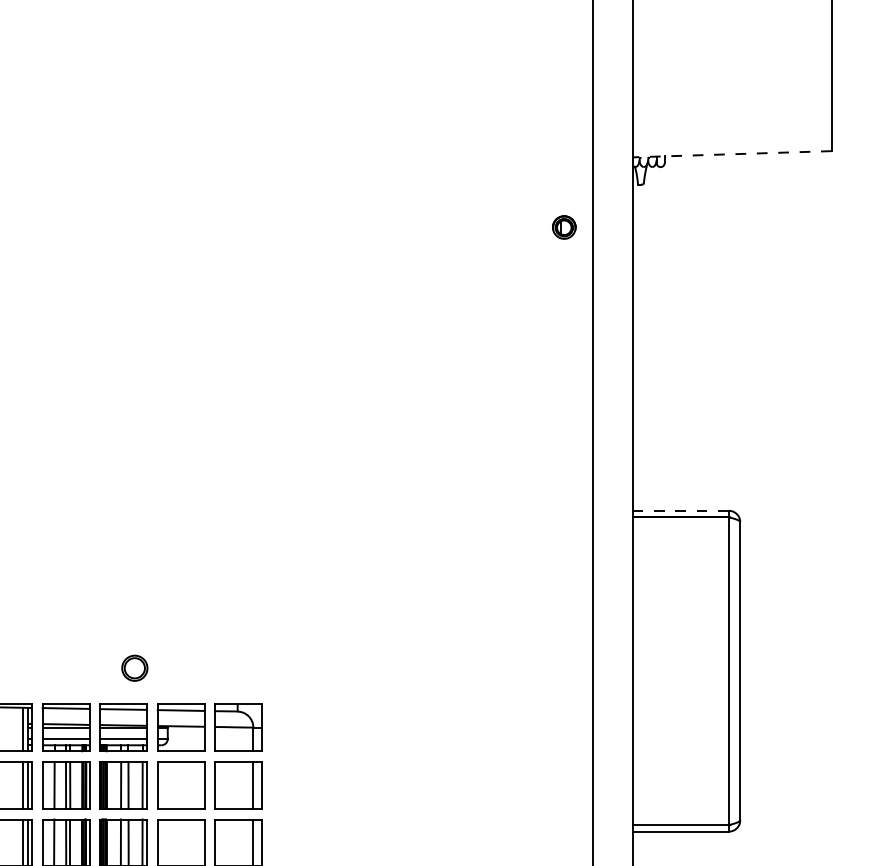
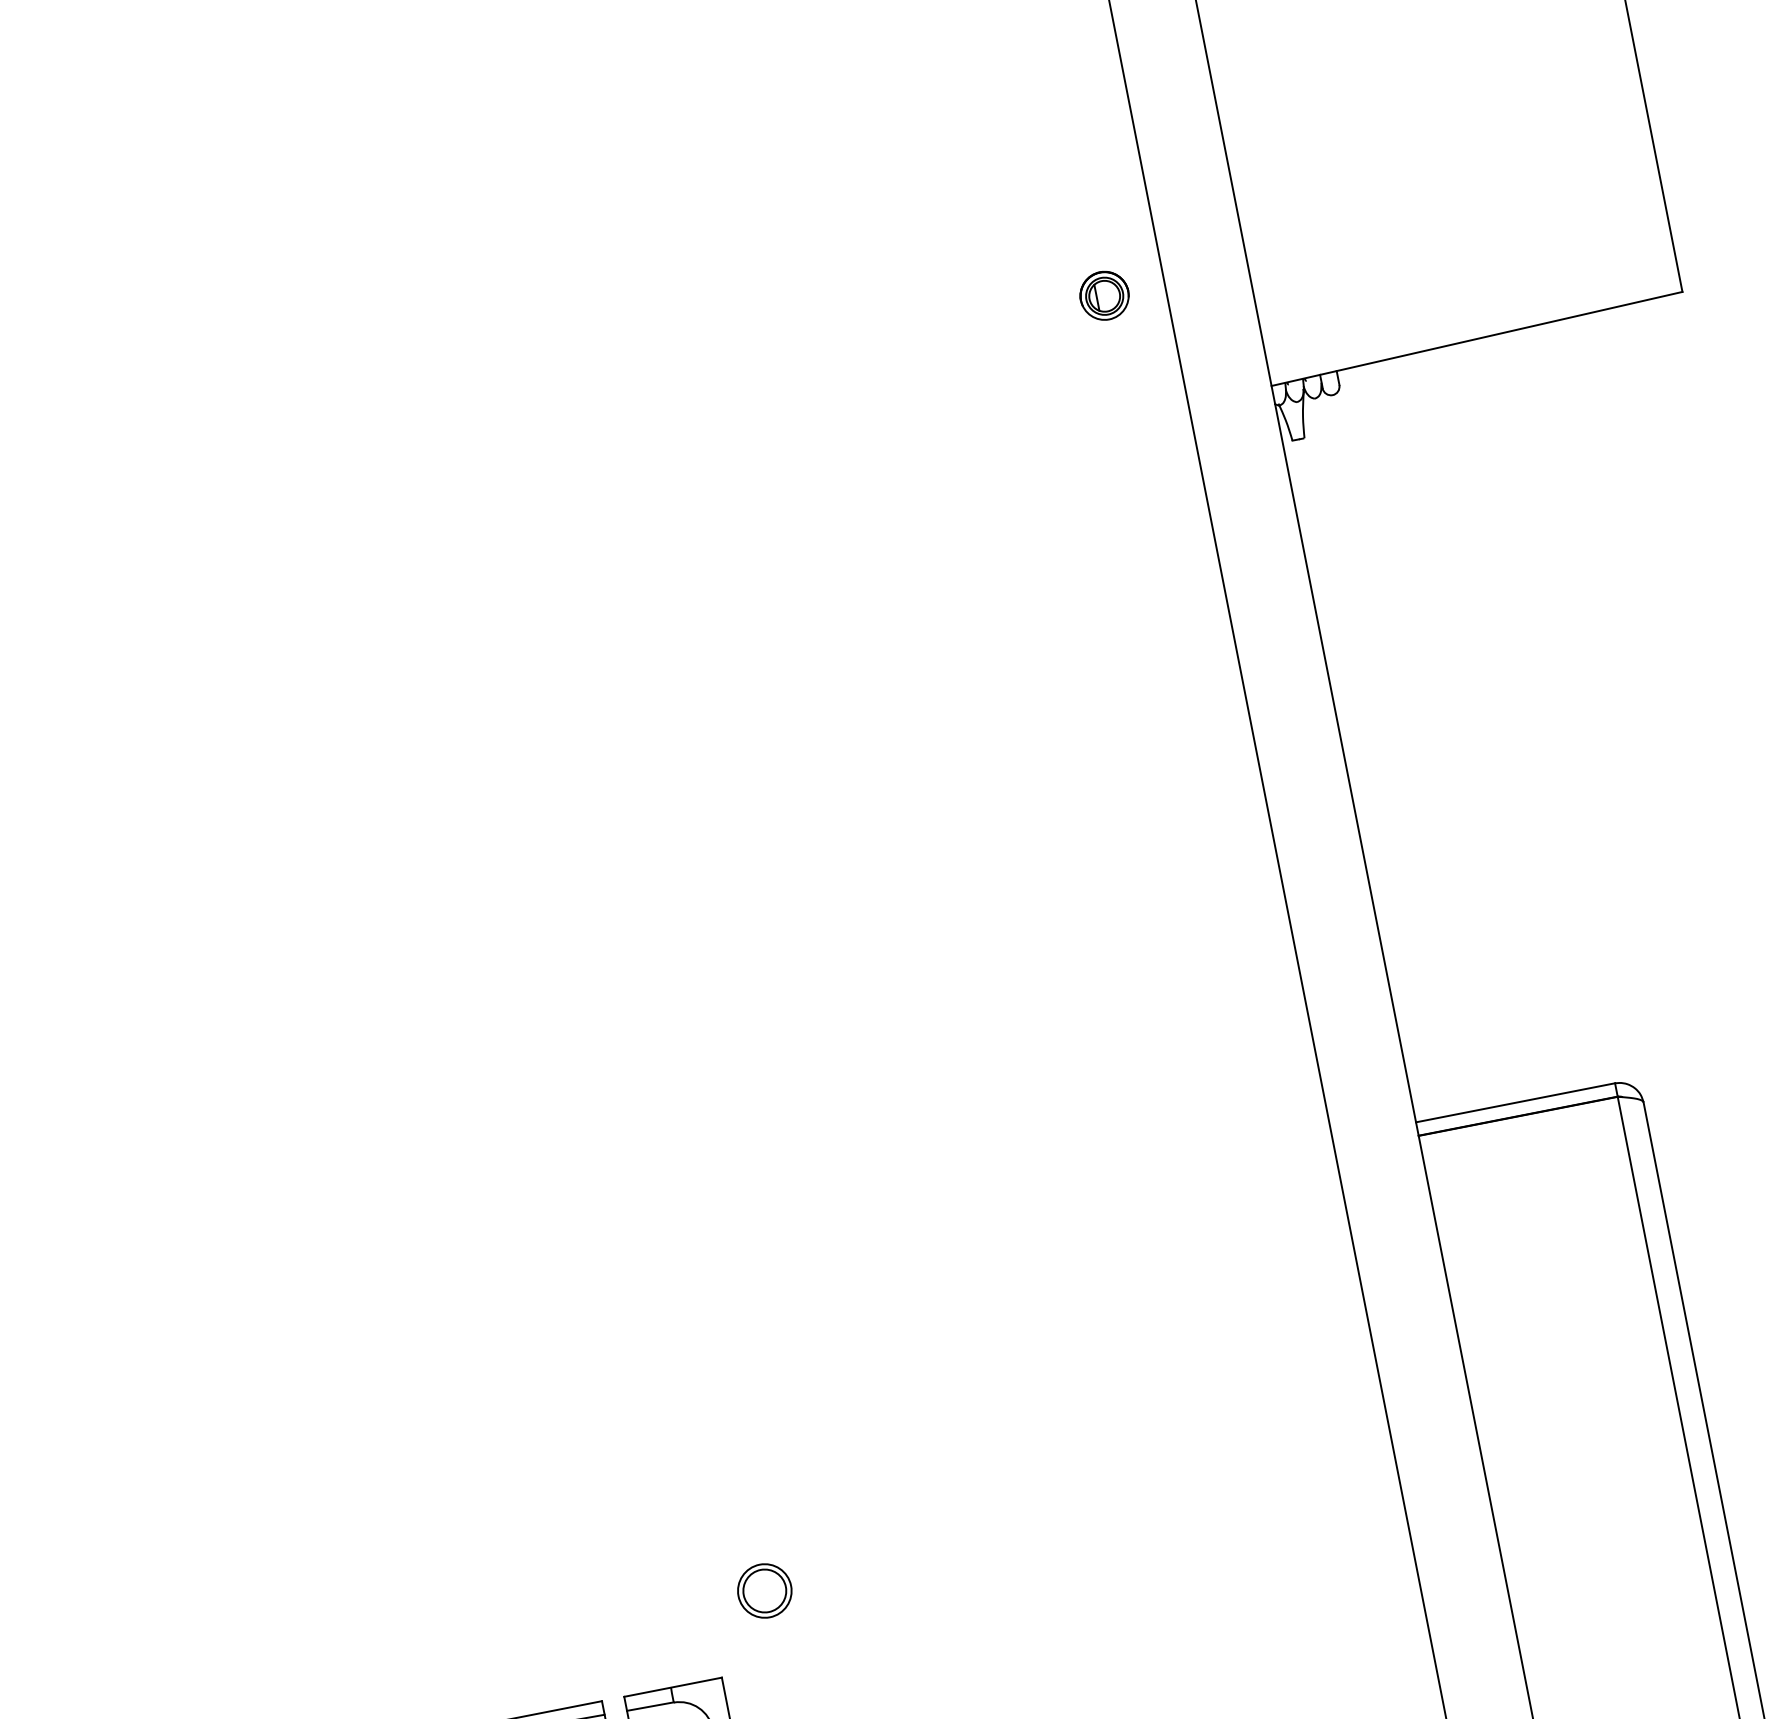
line: (732, 154) -> (1477, 339), dashed -> solid
part: (564, 227) -> (1104, 295), moved
line: (681, 510) -> (1516, 1102), dashed -> solid
part: (134, 667) -> (763, 1589), moved

